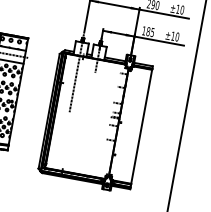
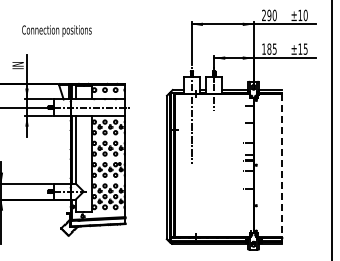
text: (177, 36) -> (305, 48), ±10 -> ±15
line: (141, 127) -> (282, 166), solid -> dashed

